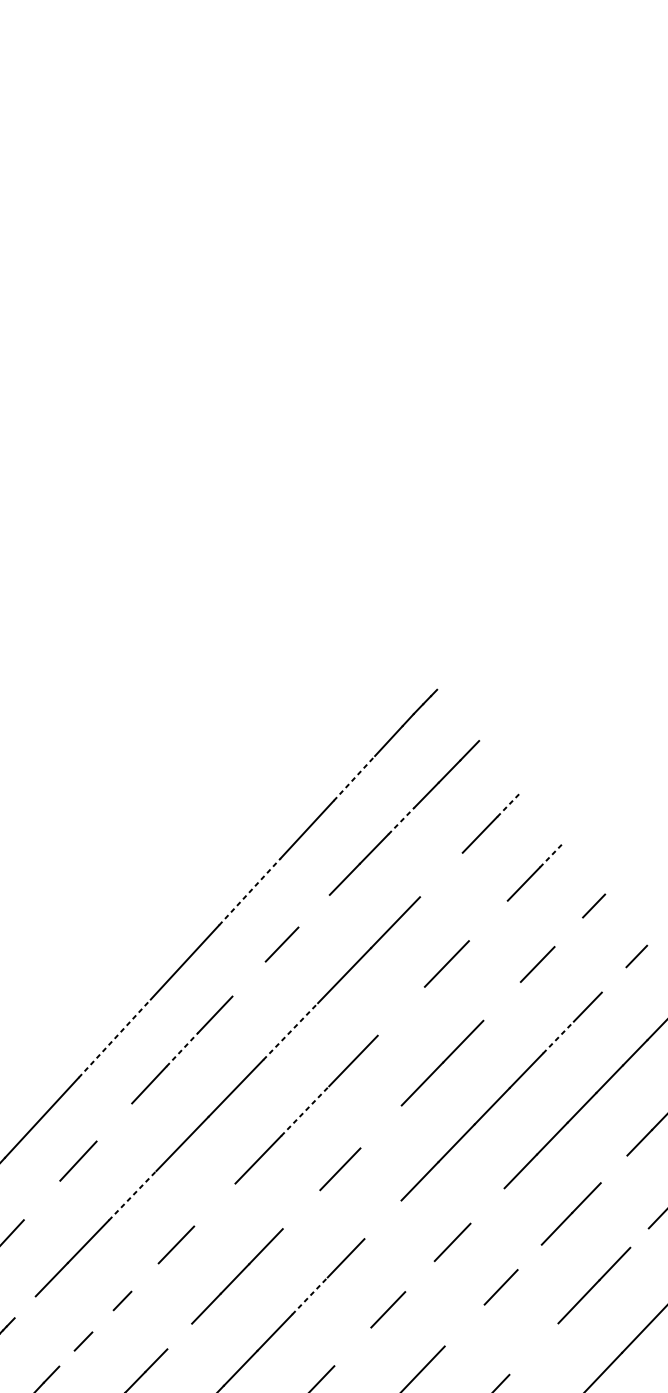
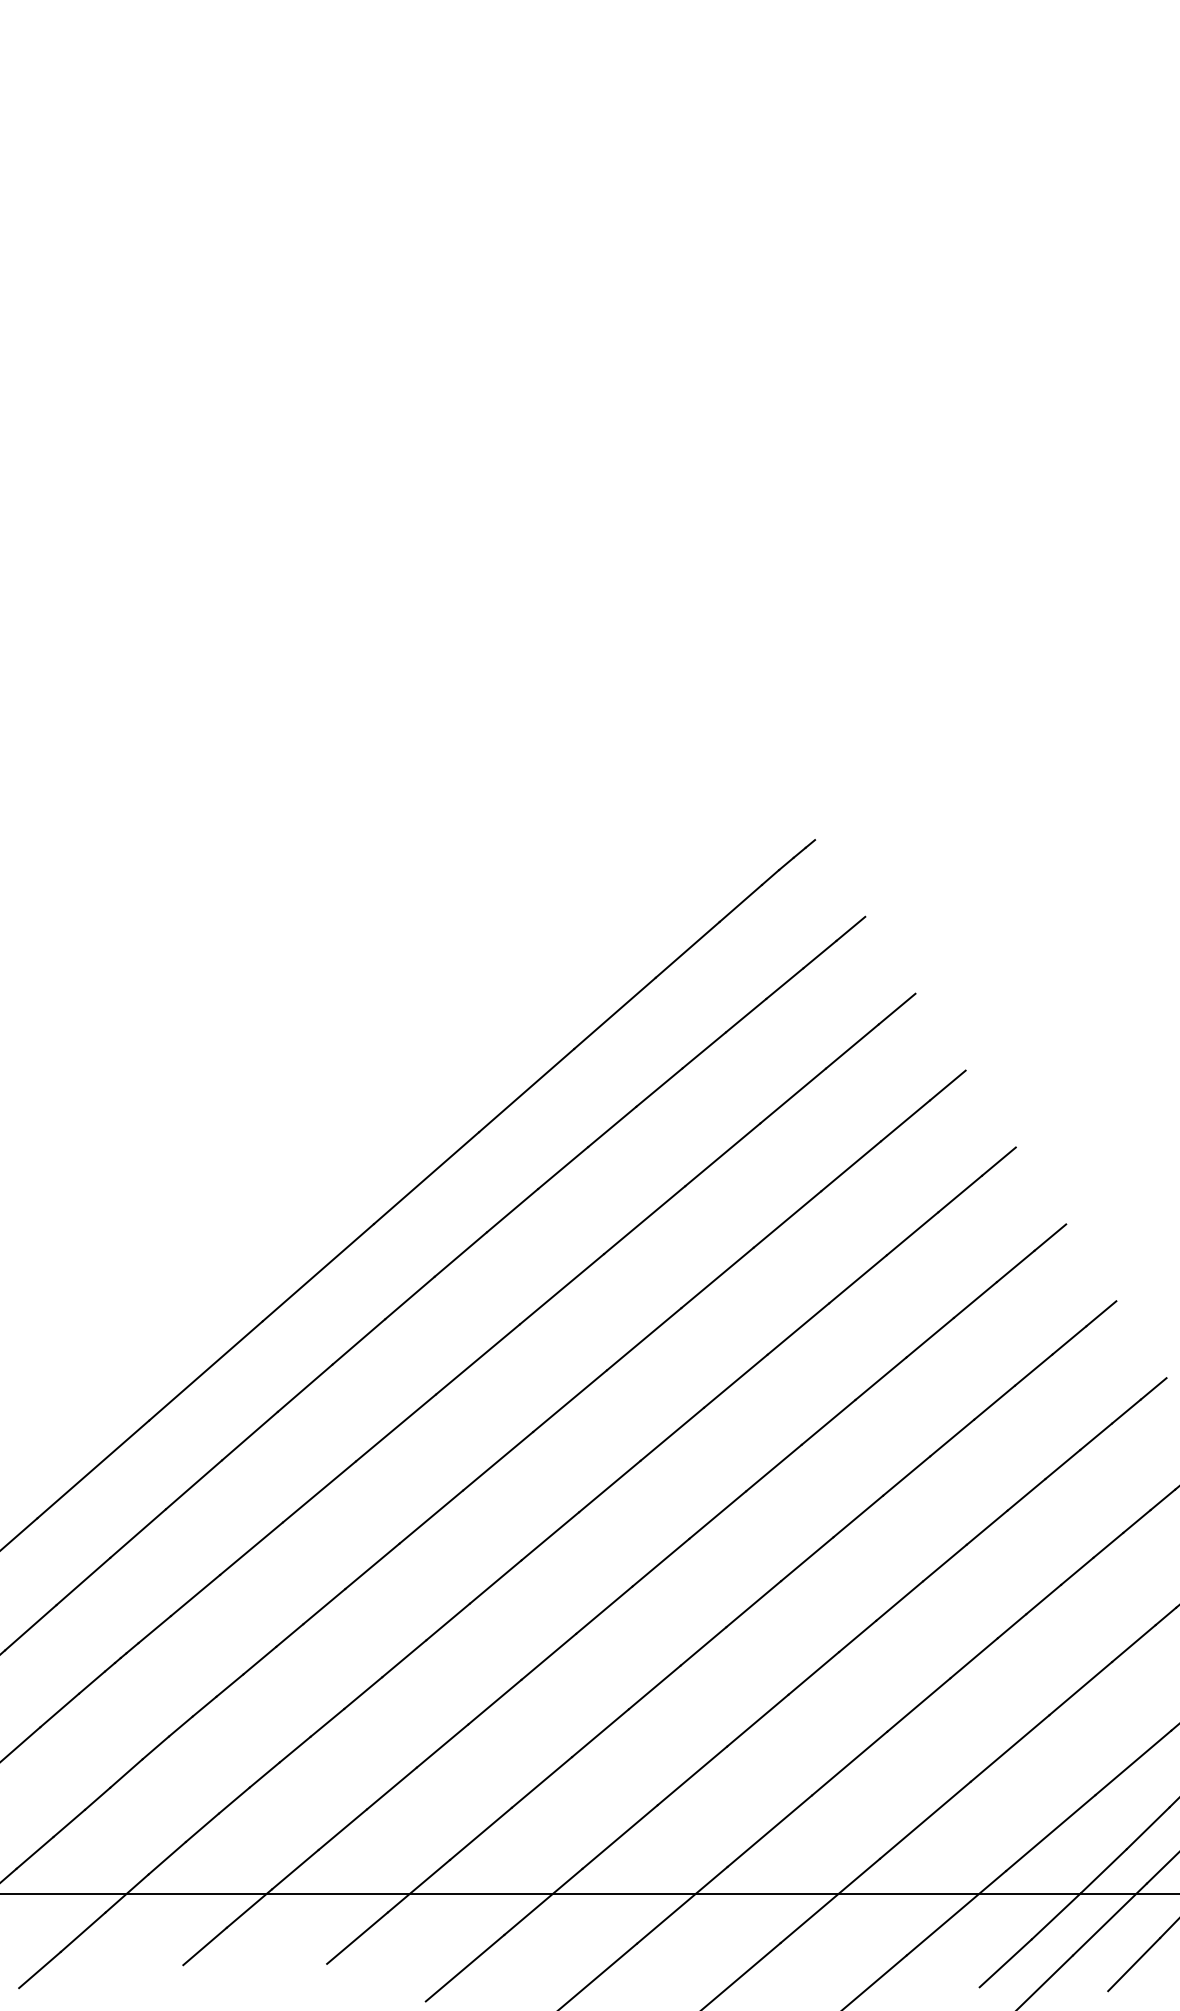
line: (354, 778) -> (688, 949), dashed -> solid
line: (509, 804) -> (897, 1009), dashed -> solid
line: (401, 820) -> (746, 1015), dashed -> solid
line: (551, 855) -> (948, 1085), dashed -> solid
line: (440, 874) -> (792, 1095), added
line: (250, 891) -> (527, 1090), dashed -> solid
line: (314, 910) -> (612, 1126), added
line: (487, 921) -> (850, 1166), added
line: (568, 931) -> (960, 1193), added
line: (249, 978) -> (512, 1210), added
line: (614, 979) -> (1015, 1266), added
line: (501, 1001) -> (857, 1279), added
line: (401, 1011) -> (717, 1277), added
line: (290, 1031) -> (561, 1289), dashed -> solid
line: (558, 1037) -> (930, 1337), dashed -> solid
line: (114, 1038) -> (318, 1272), dashed -> solid
line: (182, 1050) -> (409, 1298), dashed -> solid
line: (305, 1110) -> (570, 1400), dashed -> solid
line: (113, 1122) -> (304, 1387), added
line: (381, 1126) -> (672, 1433), added
line: (613, 1169) -> (986, 1527), added
line: (132, 1195) -> (319, 1491), dashed -> solid
line: (41, 1200) -> (193, 1484), added
line: (214, 1204) -> (431, 1516), added
line: (487, 1206) -> (807, 1559), added
line: (301, 1209) -> (550, 1536), added
line: (382, 1219) -> (660, 1562), added
line: (639, 1238) -> (1011, 1626), added
line: (529, 1257) -> (857, 1636), added
line: (419, 1276) -> (703, 1646), added
line: (145, 1277) -> (324, 1606), added
line: (309, 1295) -> (548, 1656), dashed -> solid
line: (25, 1307) -> (154, 1629), added
line: (102, 1321) -> (259, 1660), added
line: (464, 1325) -> (757, 1720), added
line: (179, 1336) -> (363, 1692), added
line: (352, 1347) -> (600, 1733), added
line: (533, 1349) -> (849, 1763), added
line: (66, 1358) -> (204, 1706), added

